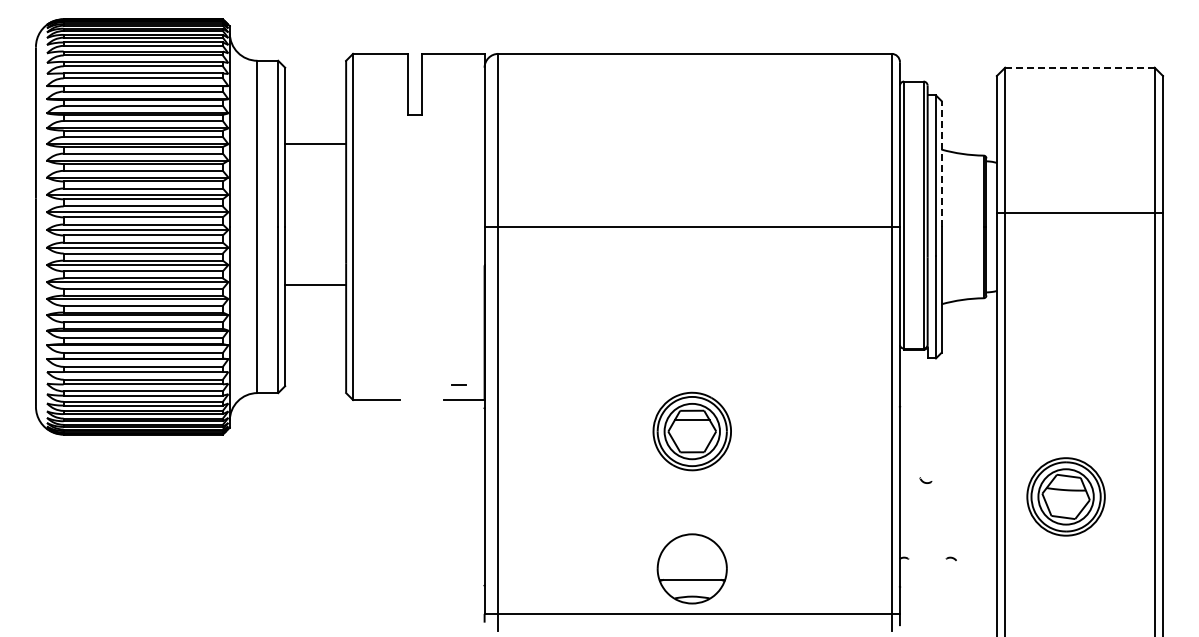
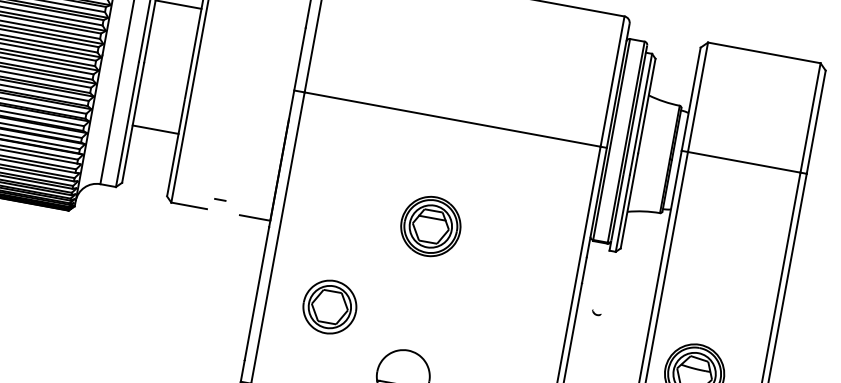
line: (1079, 67) -> (764, 52), dashed -> solid
line: (941, 163) -> (646, 105), dashed -> solid
line: (315, 285) -> (155, 130), moved
line: (458, 384) -> (219, 199), moved
part: (691, 431) -> (430, 226), moved
curve: (924, 481) -> (595, 313), moved
part: (581, 496) -> (329, 306), added

